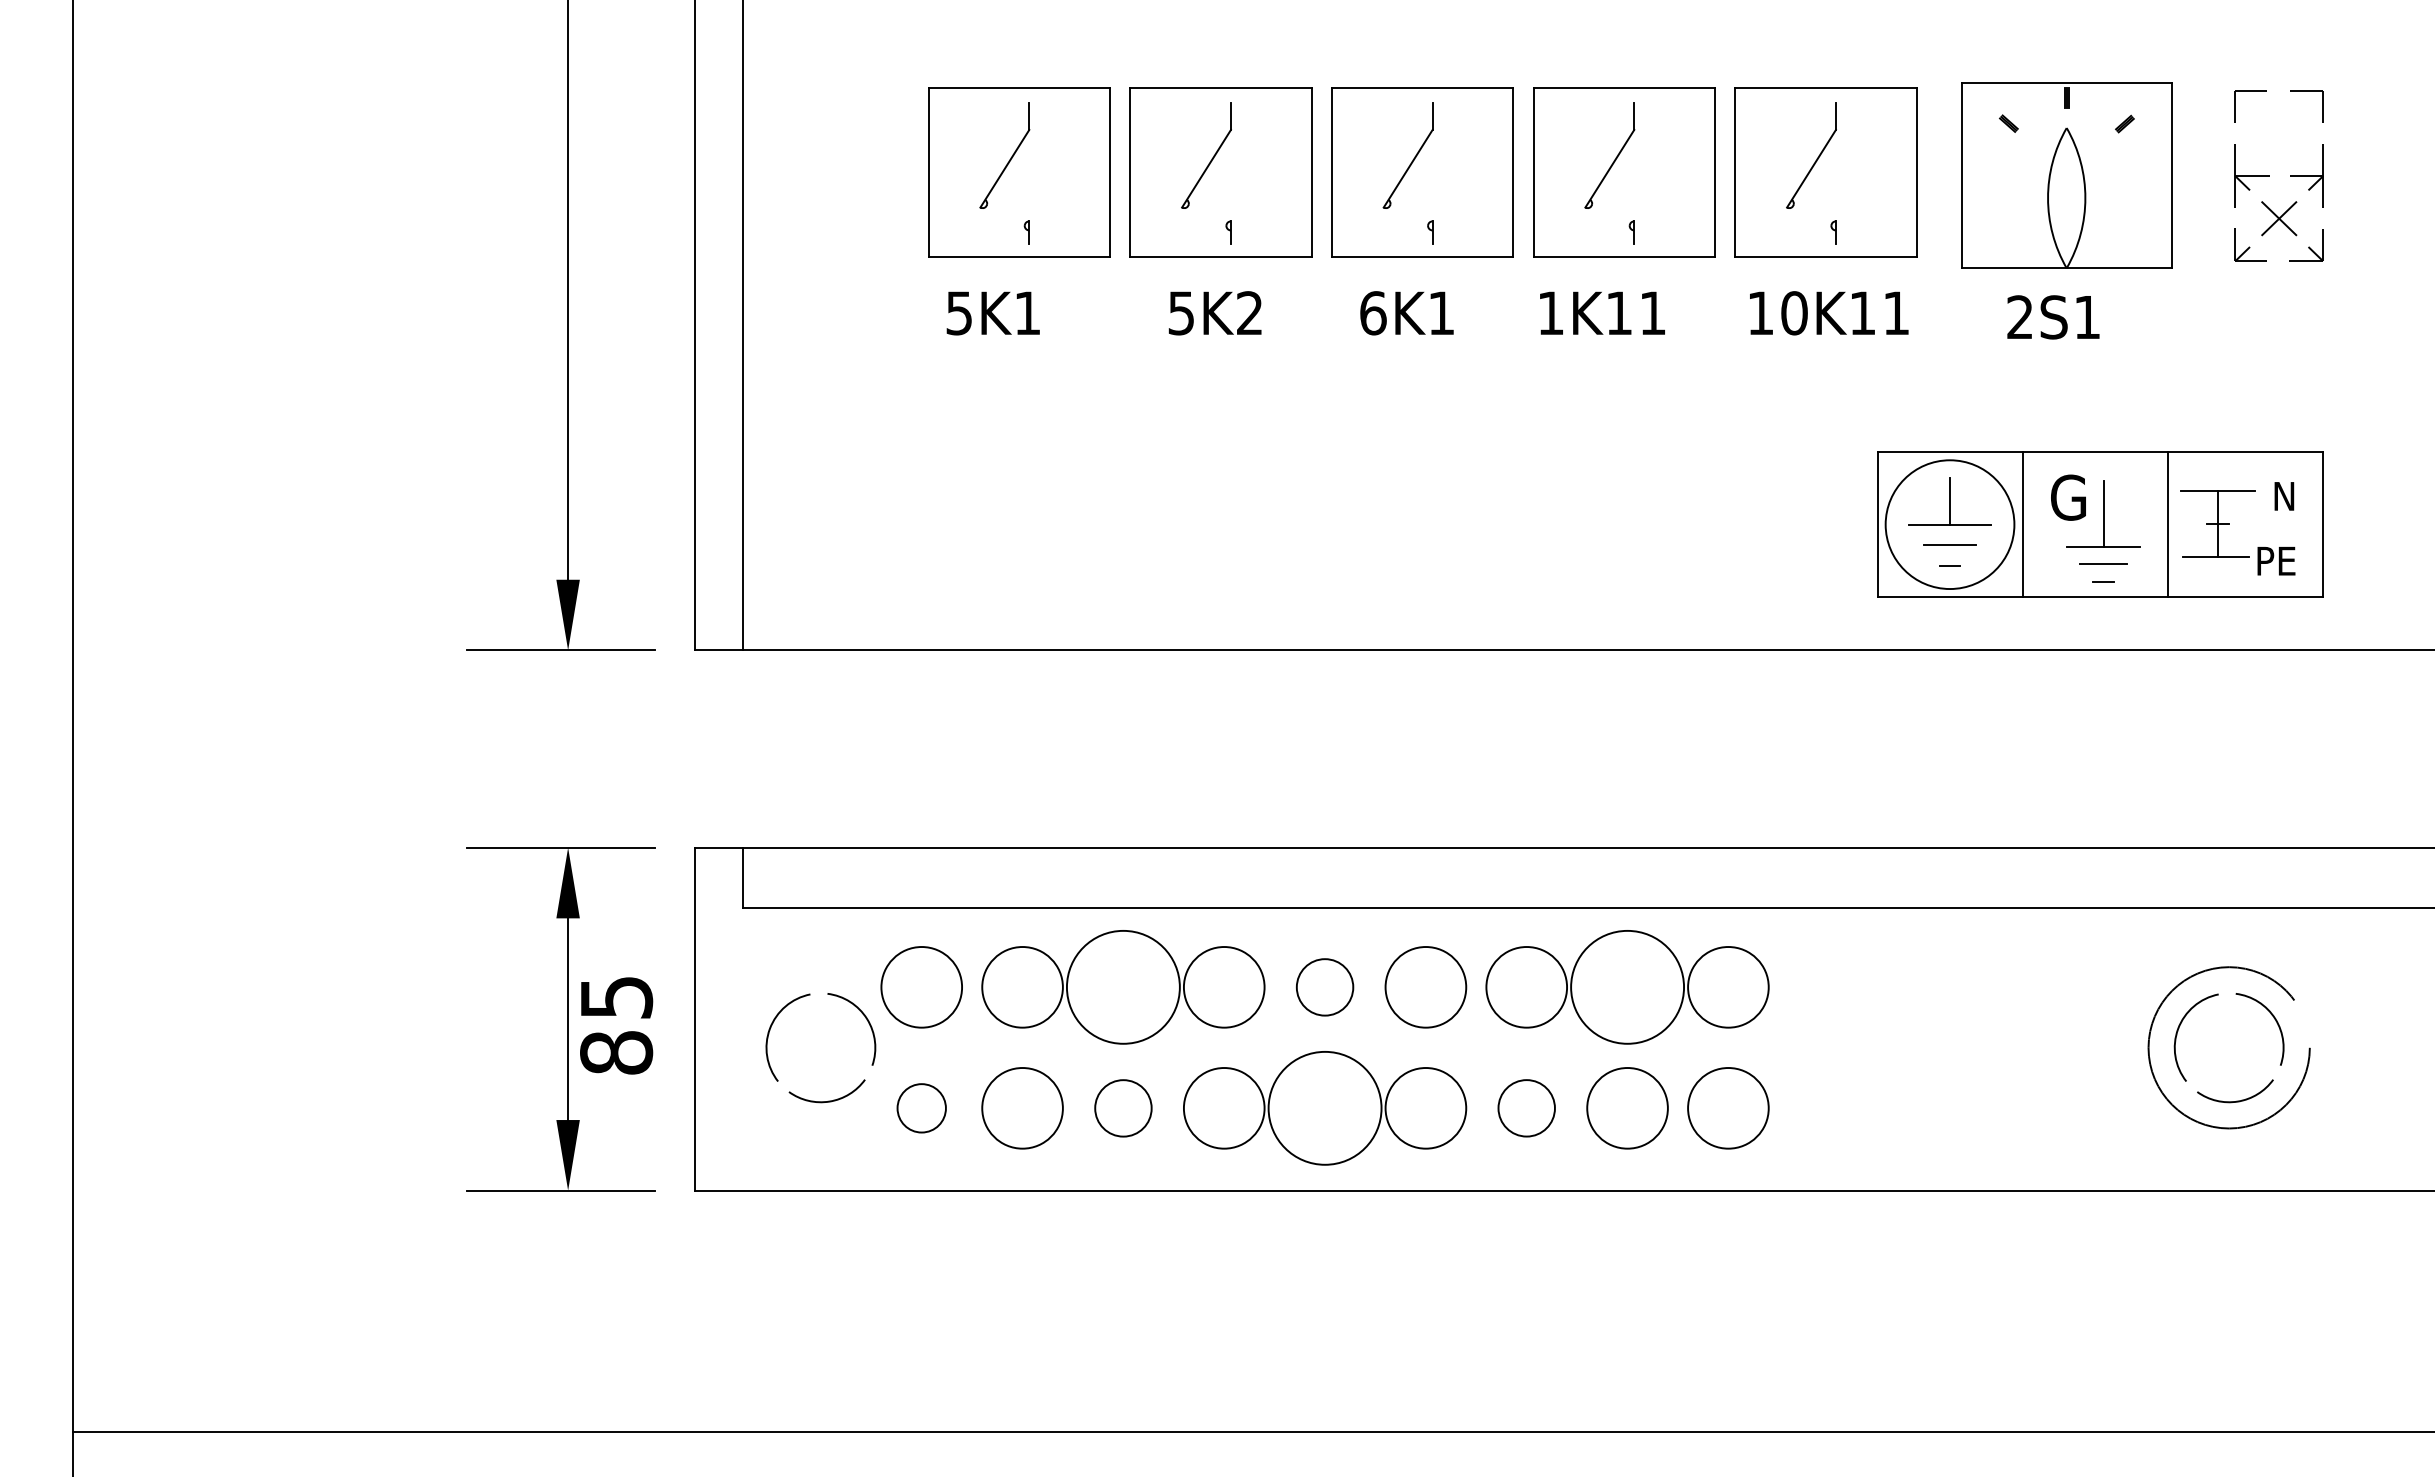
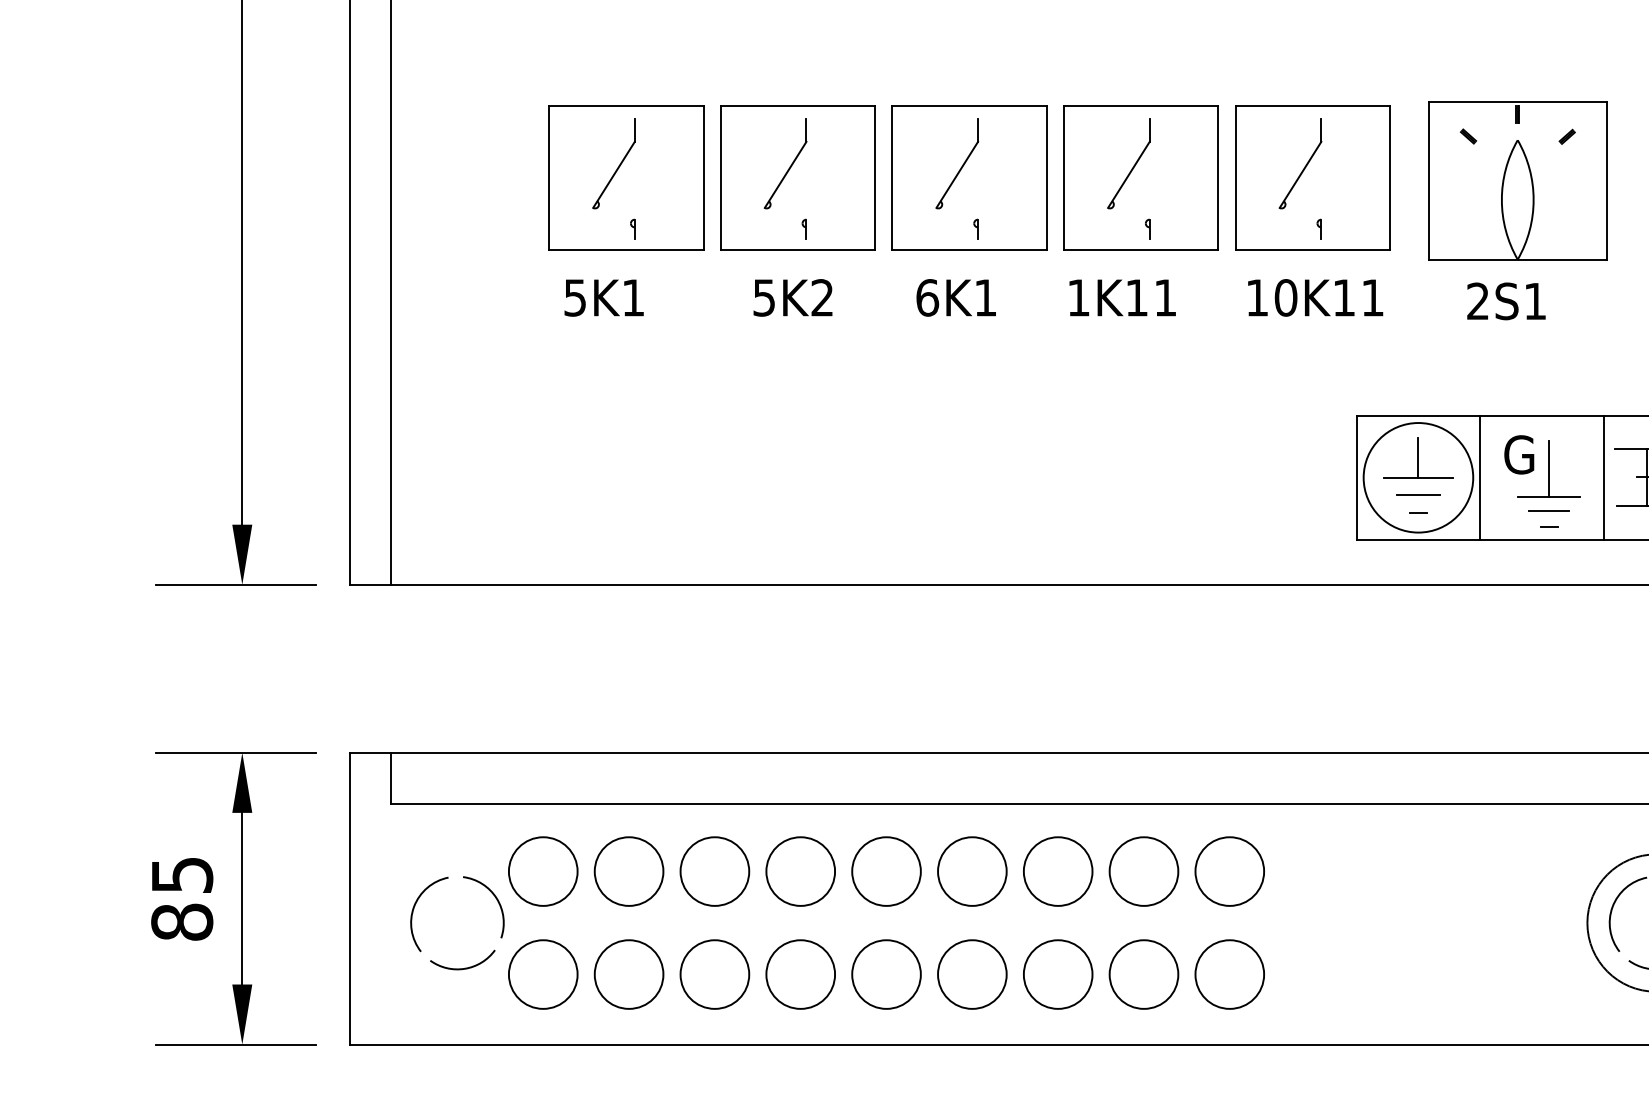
circle: (1123, 987) -> (714, 871), size x0.71
circle: (1324, 987) -> (886, 871), size x1.43
circle: (1627, 987) -> (1143, 871), size x0.71
text: (616, 1025) -> (182, 898), moved
circle: (921, 1108) -> (543, 974), size x1.67
circle: (1123, 1108) -> (714, 974), size x1.43
circle: (1324, 1108) -> (886, 974), size x0.71
circle: (1526, 1108) -> (1057, 974), size x1.43

